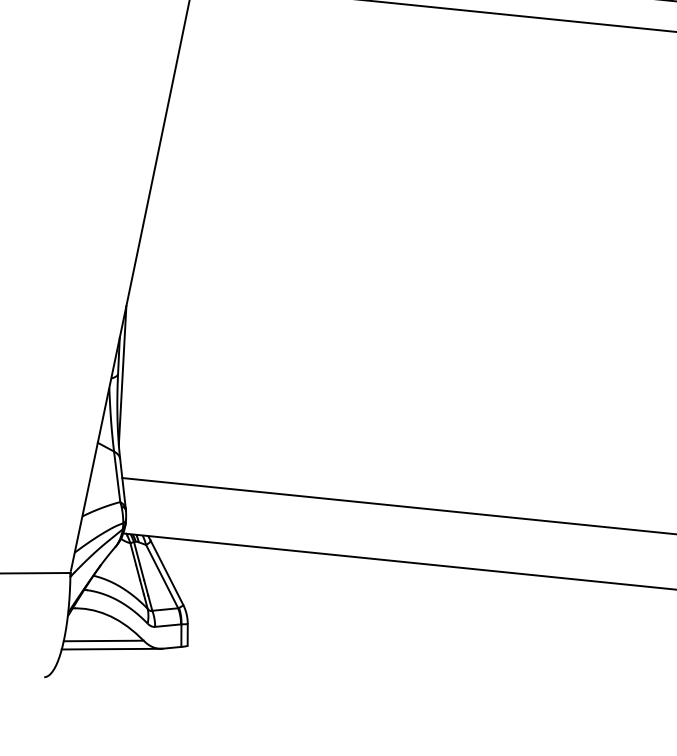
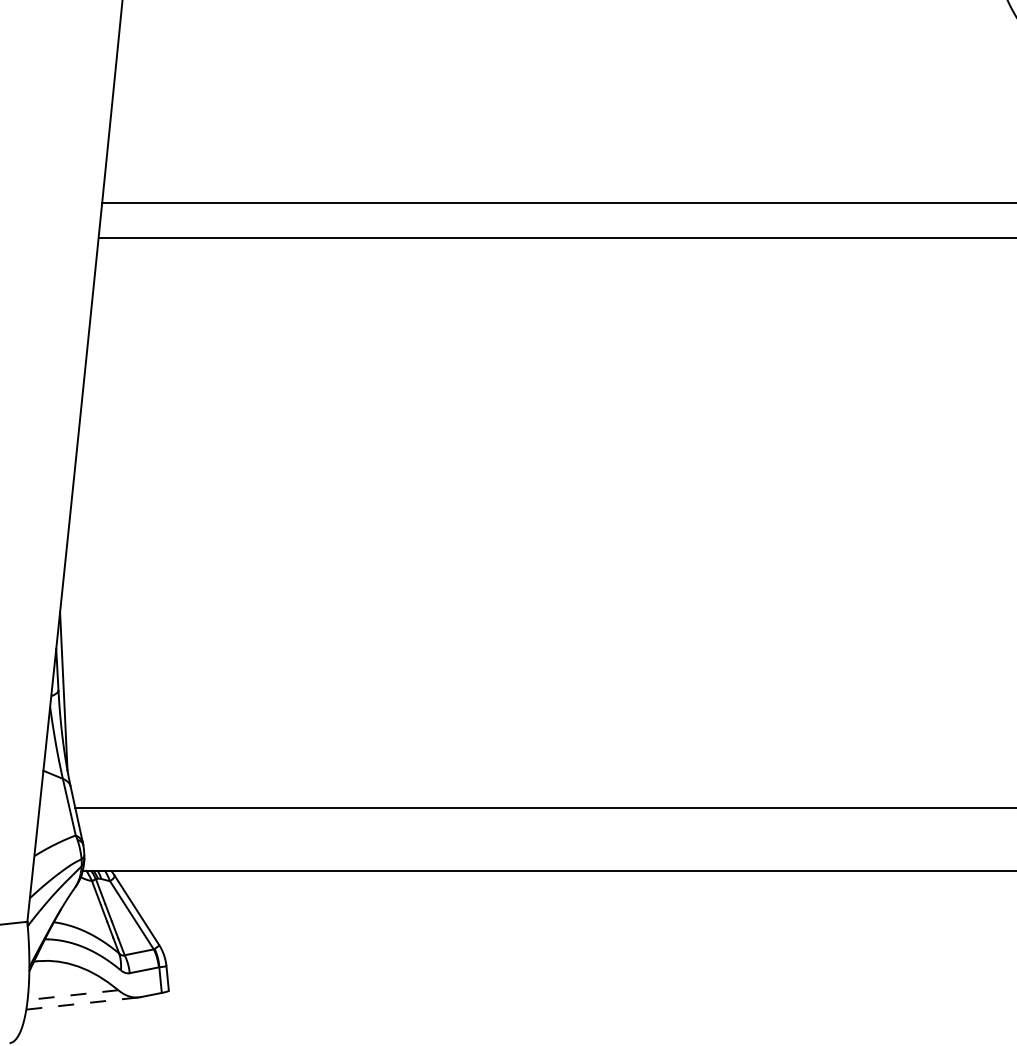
line: (104, 641) -> (73, 995), solid -> dashed
line: (111, 649) -> (82, 1003), solid -> dashed

